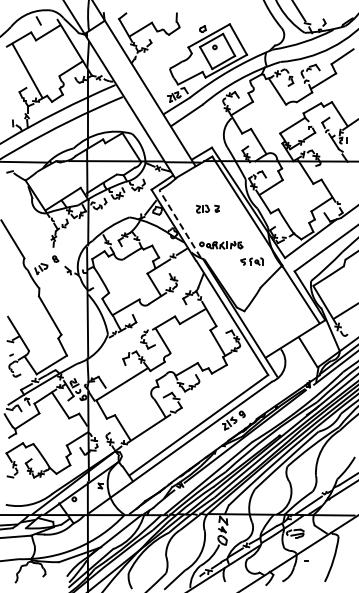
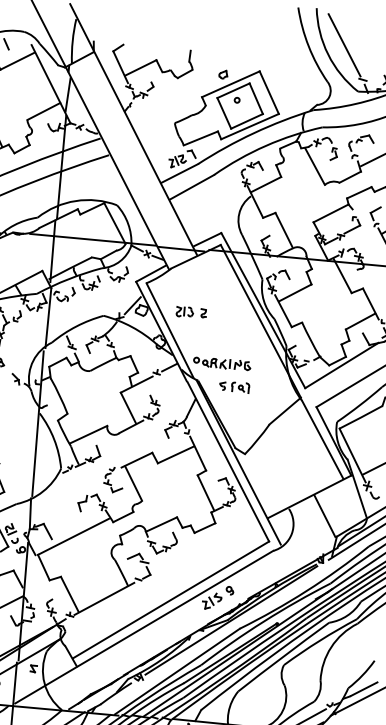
part: (207, 208) -> (190, 311), moved
line: (180, 223) -> (170, 329), dashed -> solid
part: (251, 261) -> (233, 386), moved

